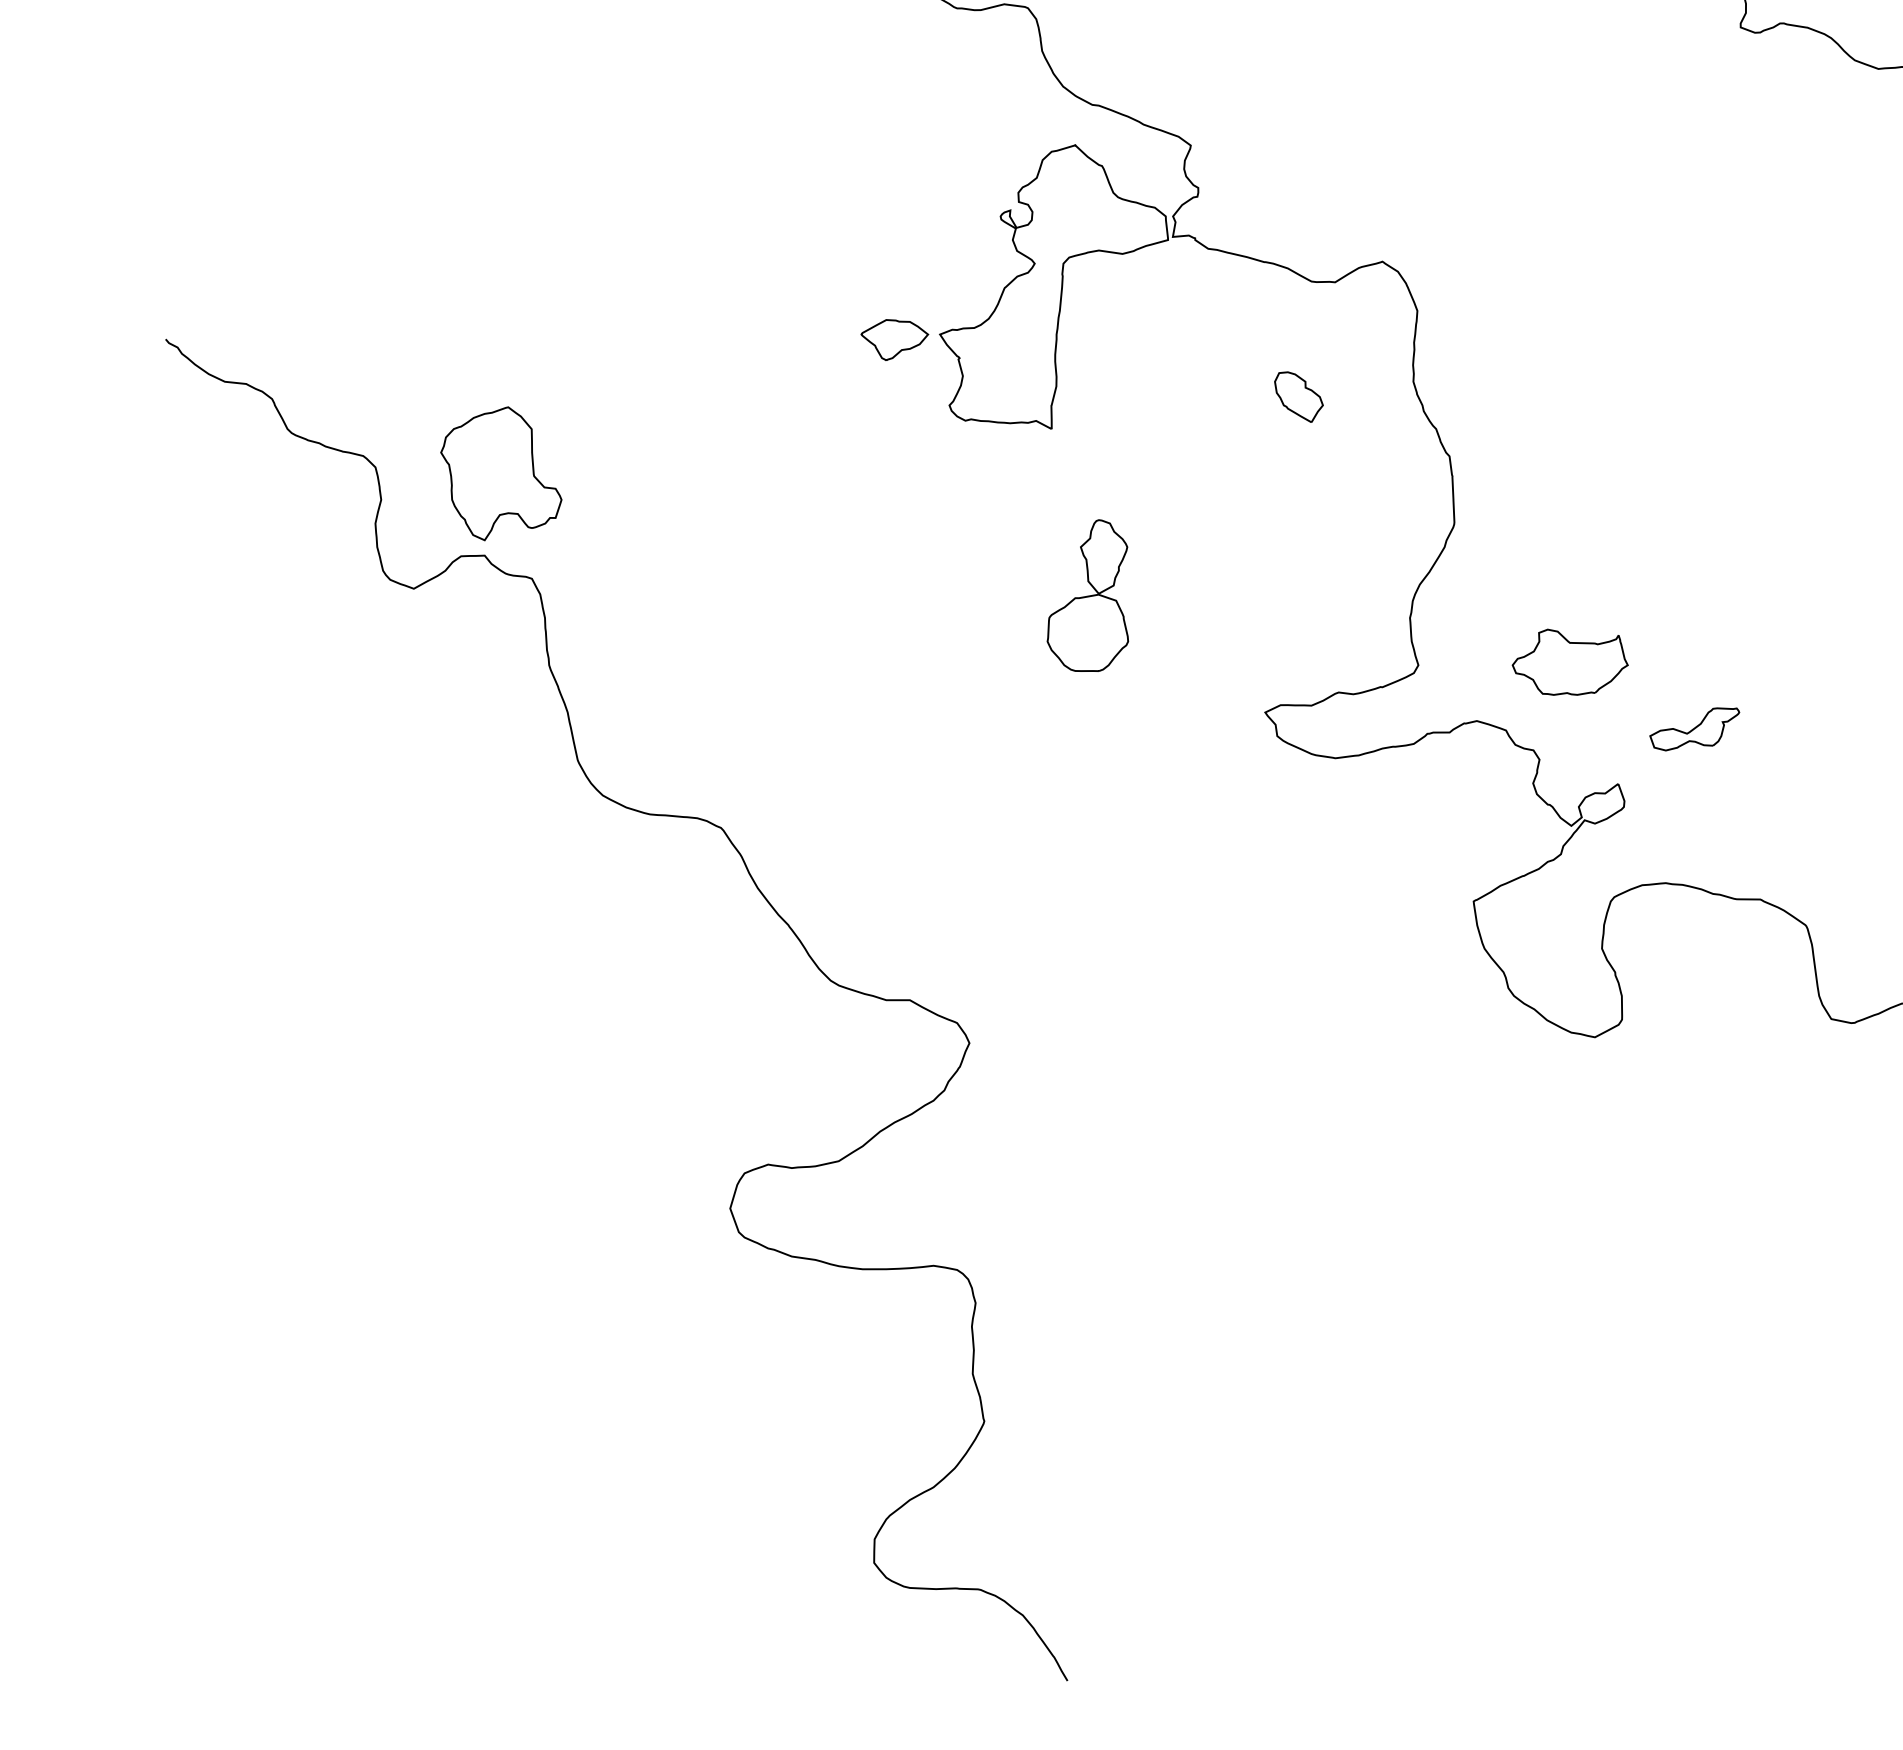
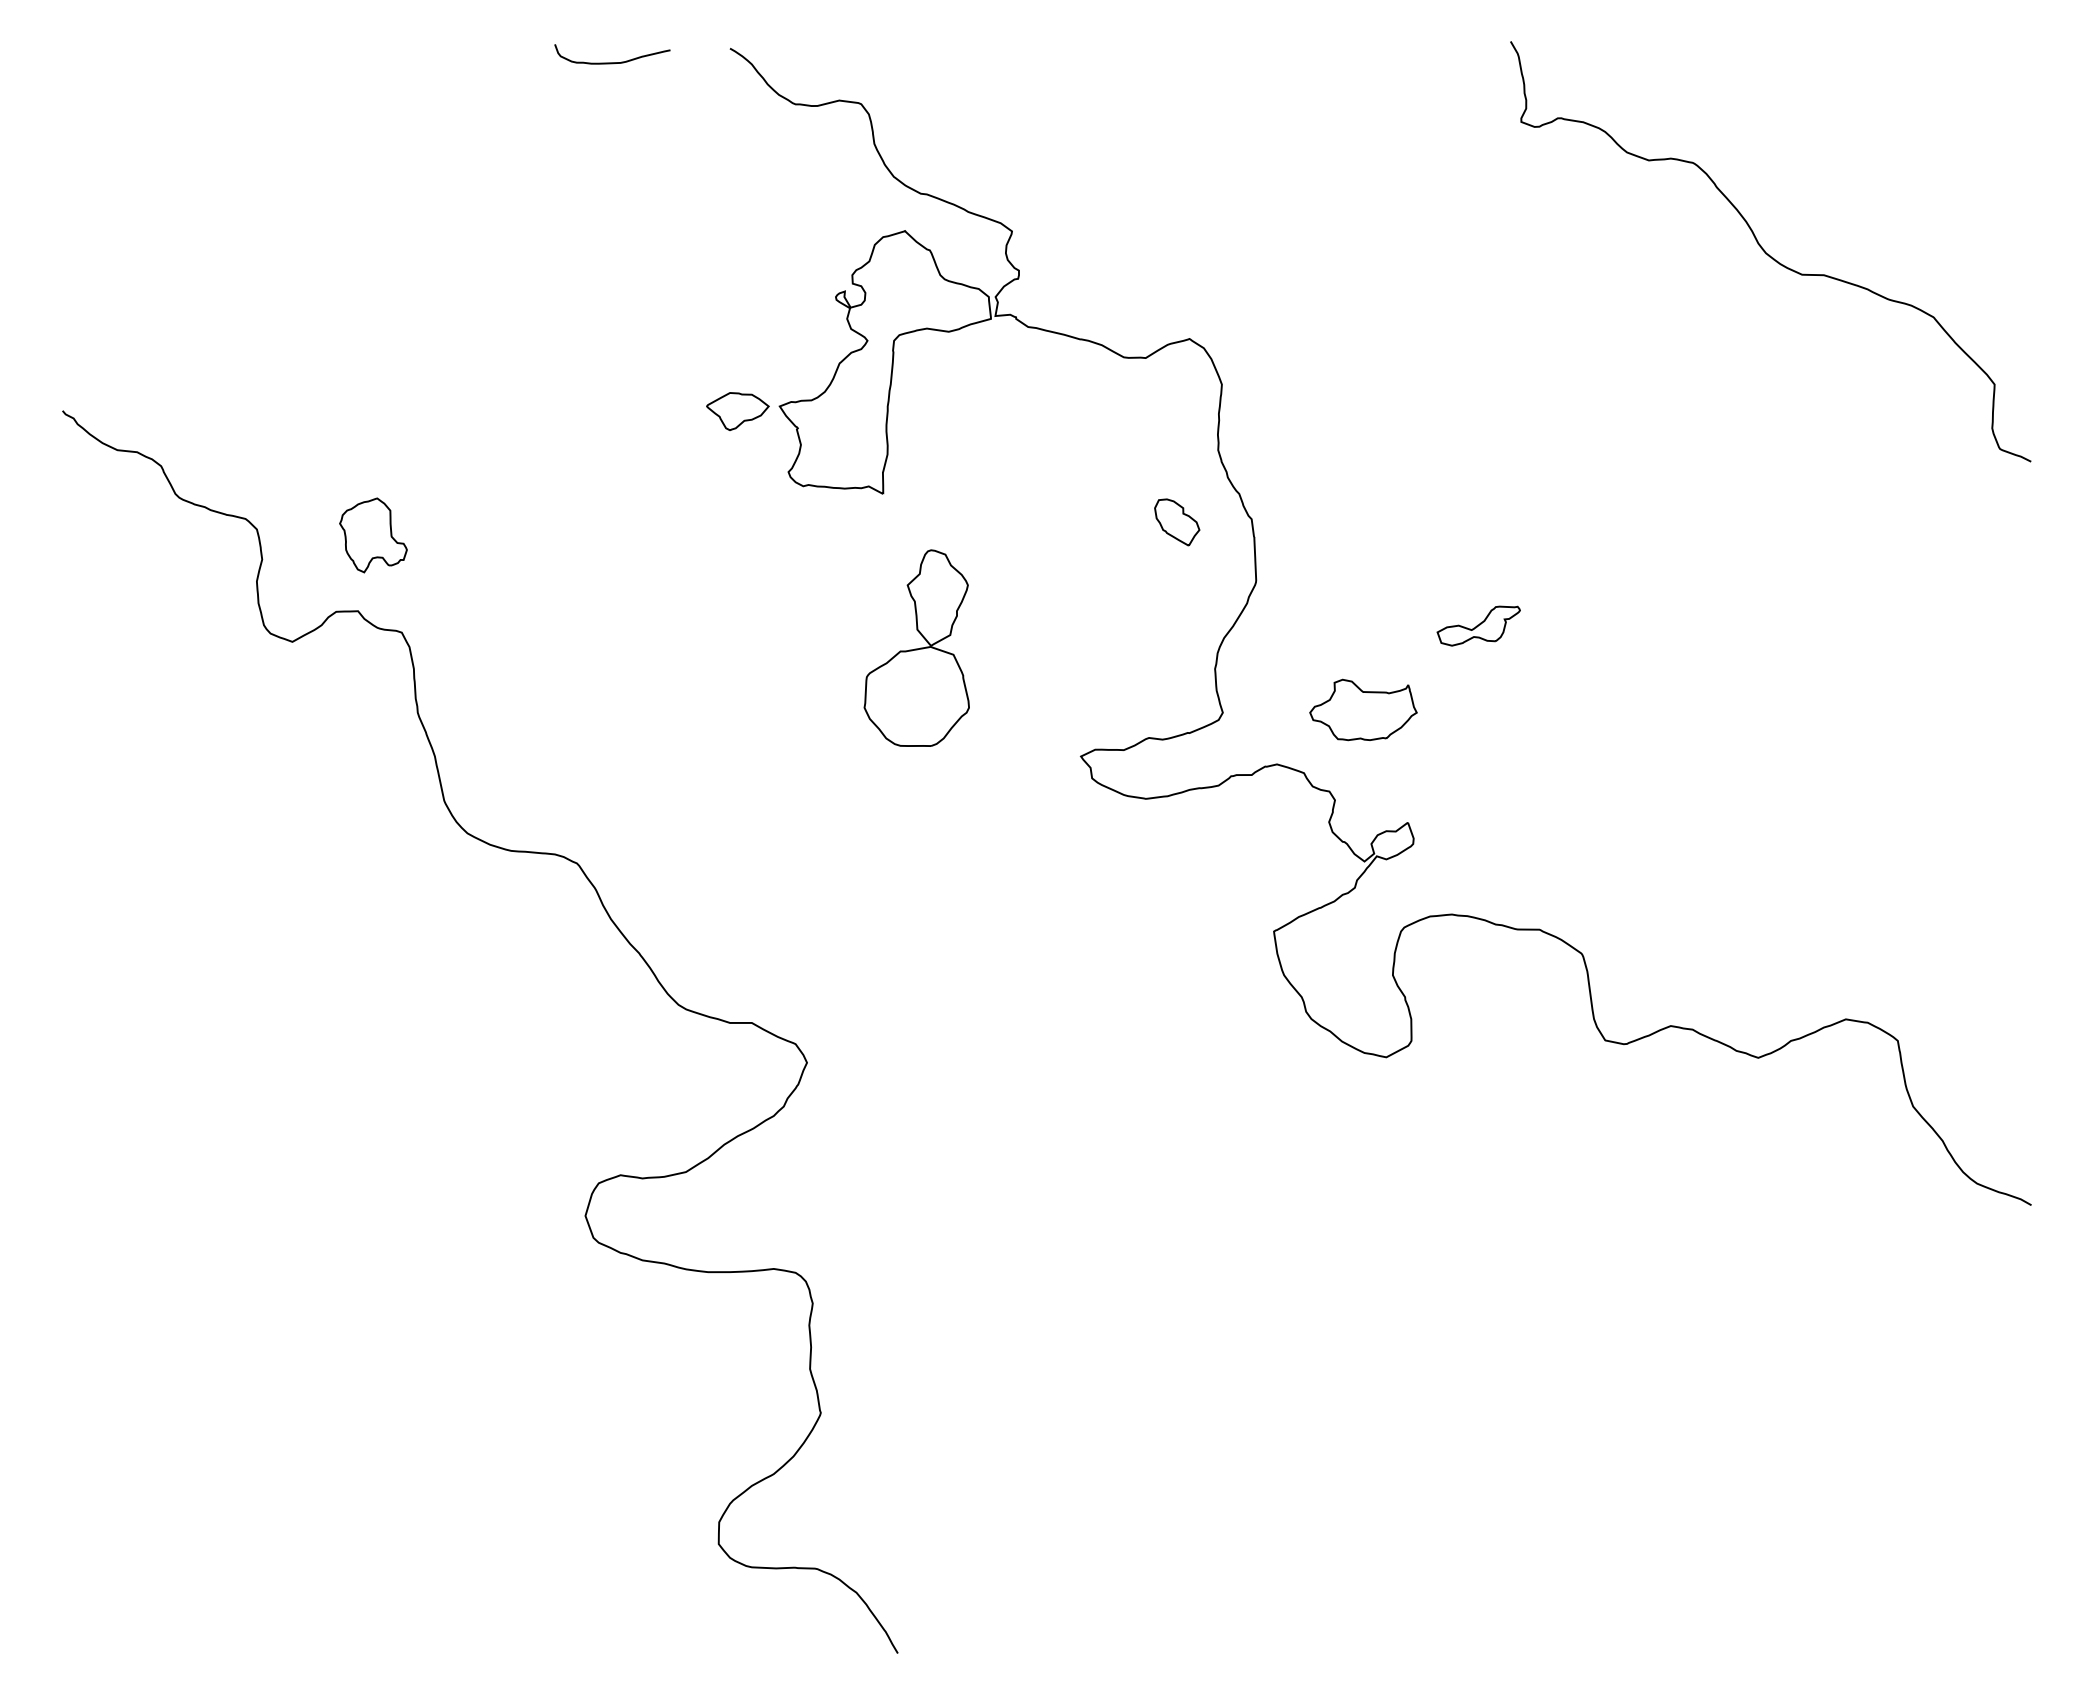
part: (1299, 397) -> (1177, 522), moved
part: (501, 473) -> (373, 535), size x0.6
part: (1087, 595) -> (916, 648), size x1.4
part: (1694, 728) -> (1478, 625), moved

